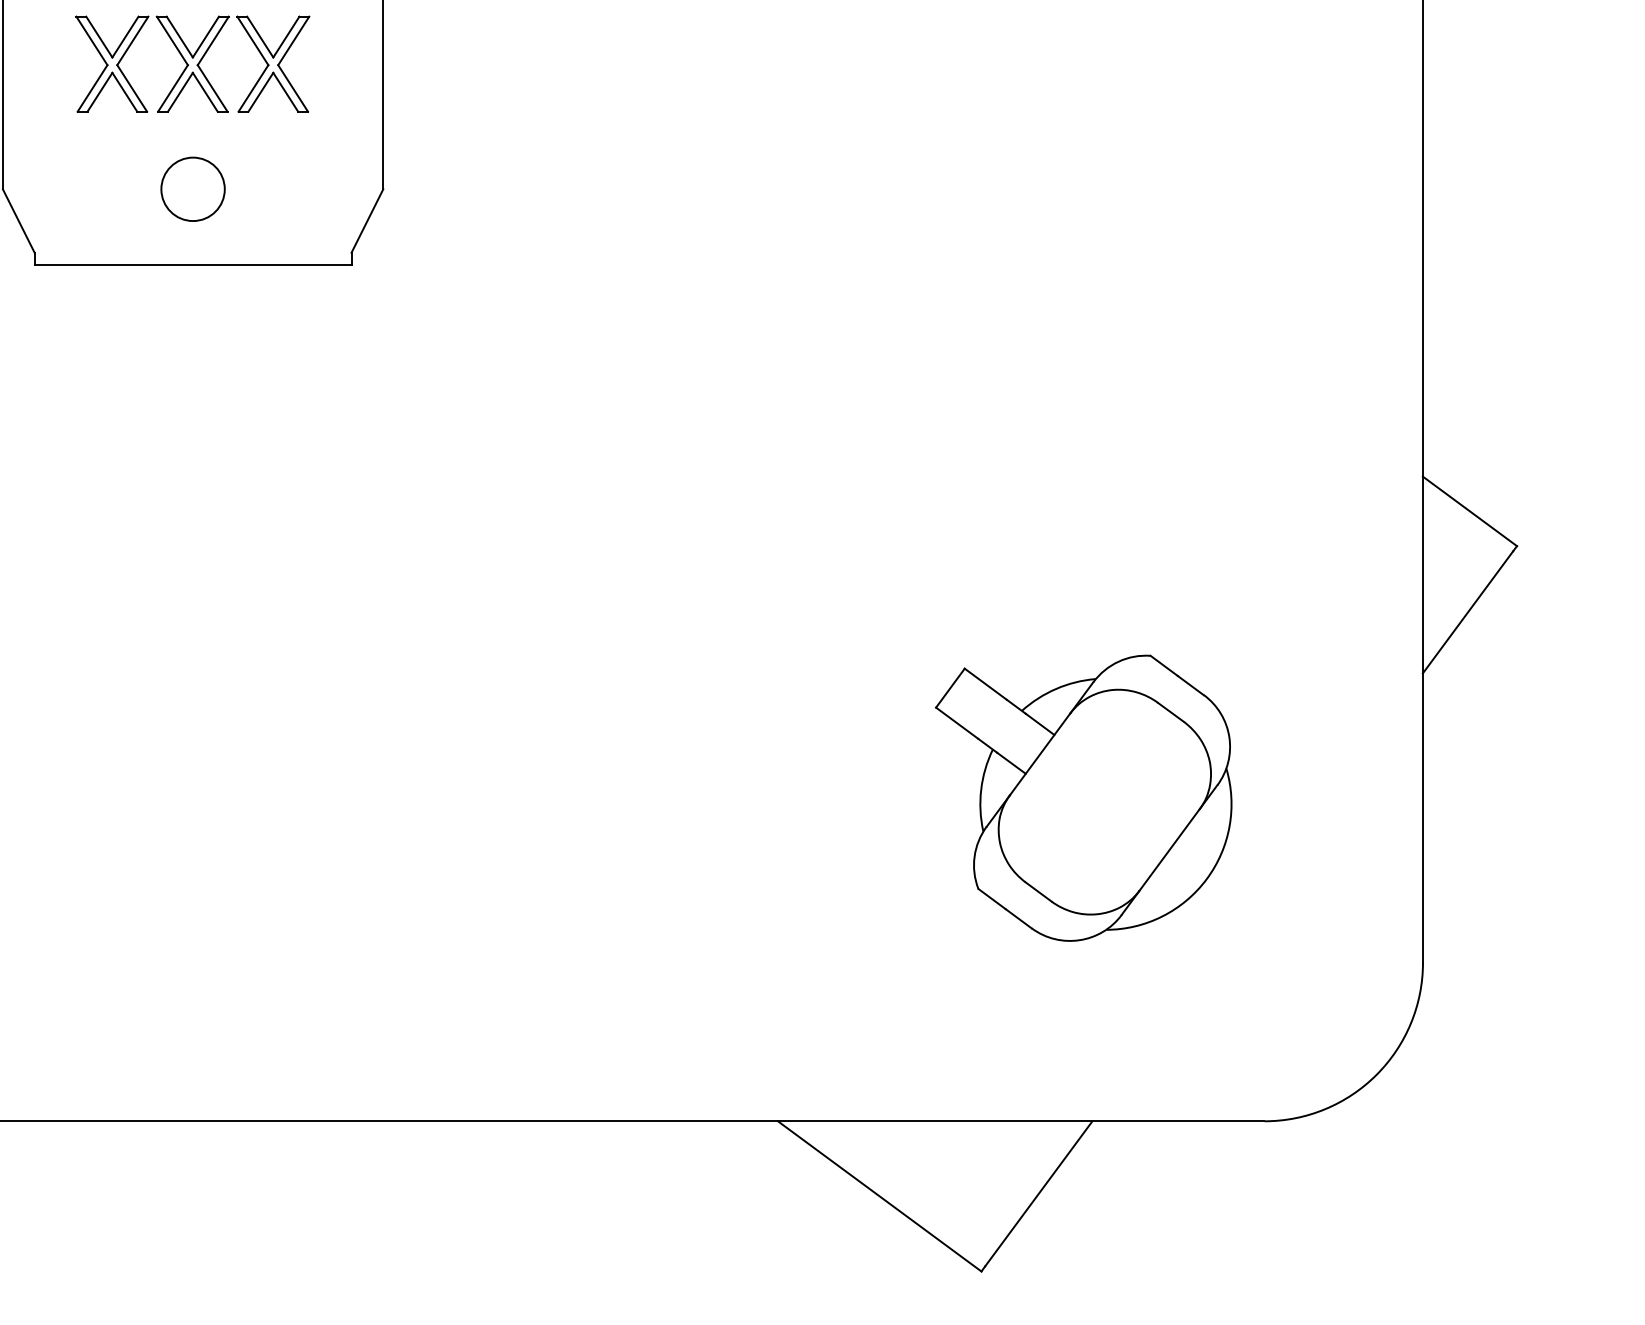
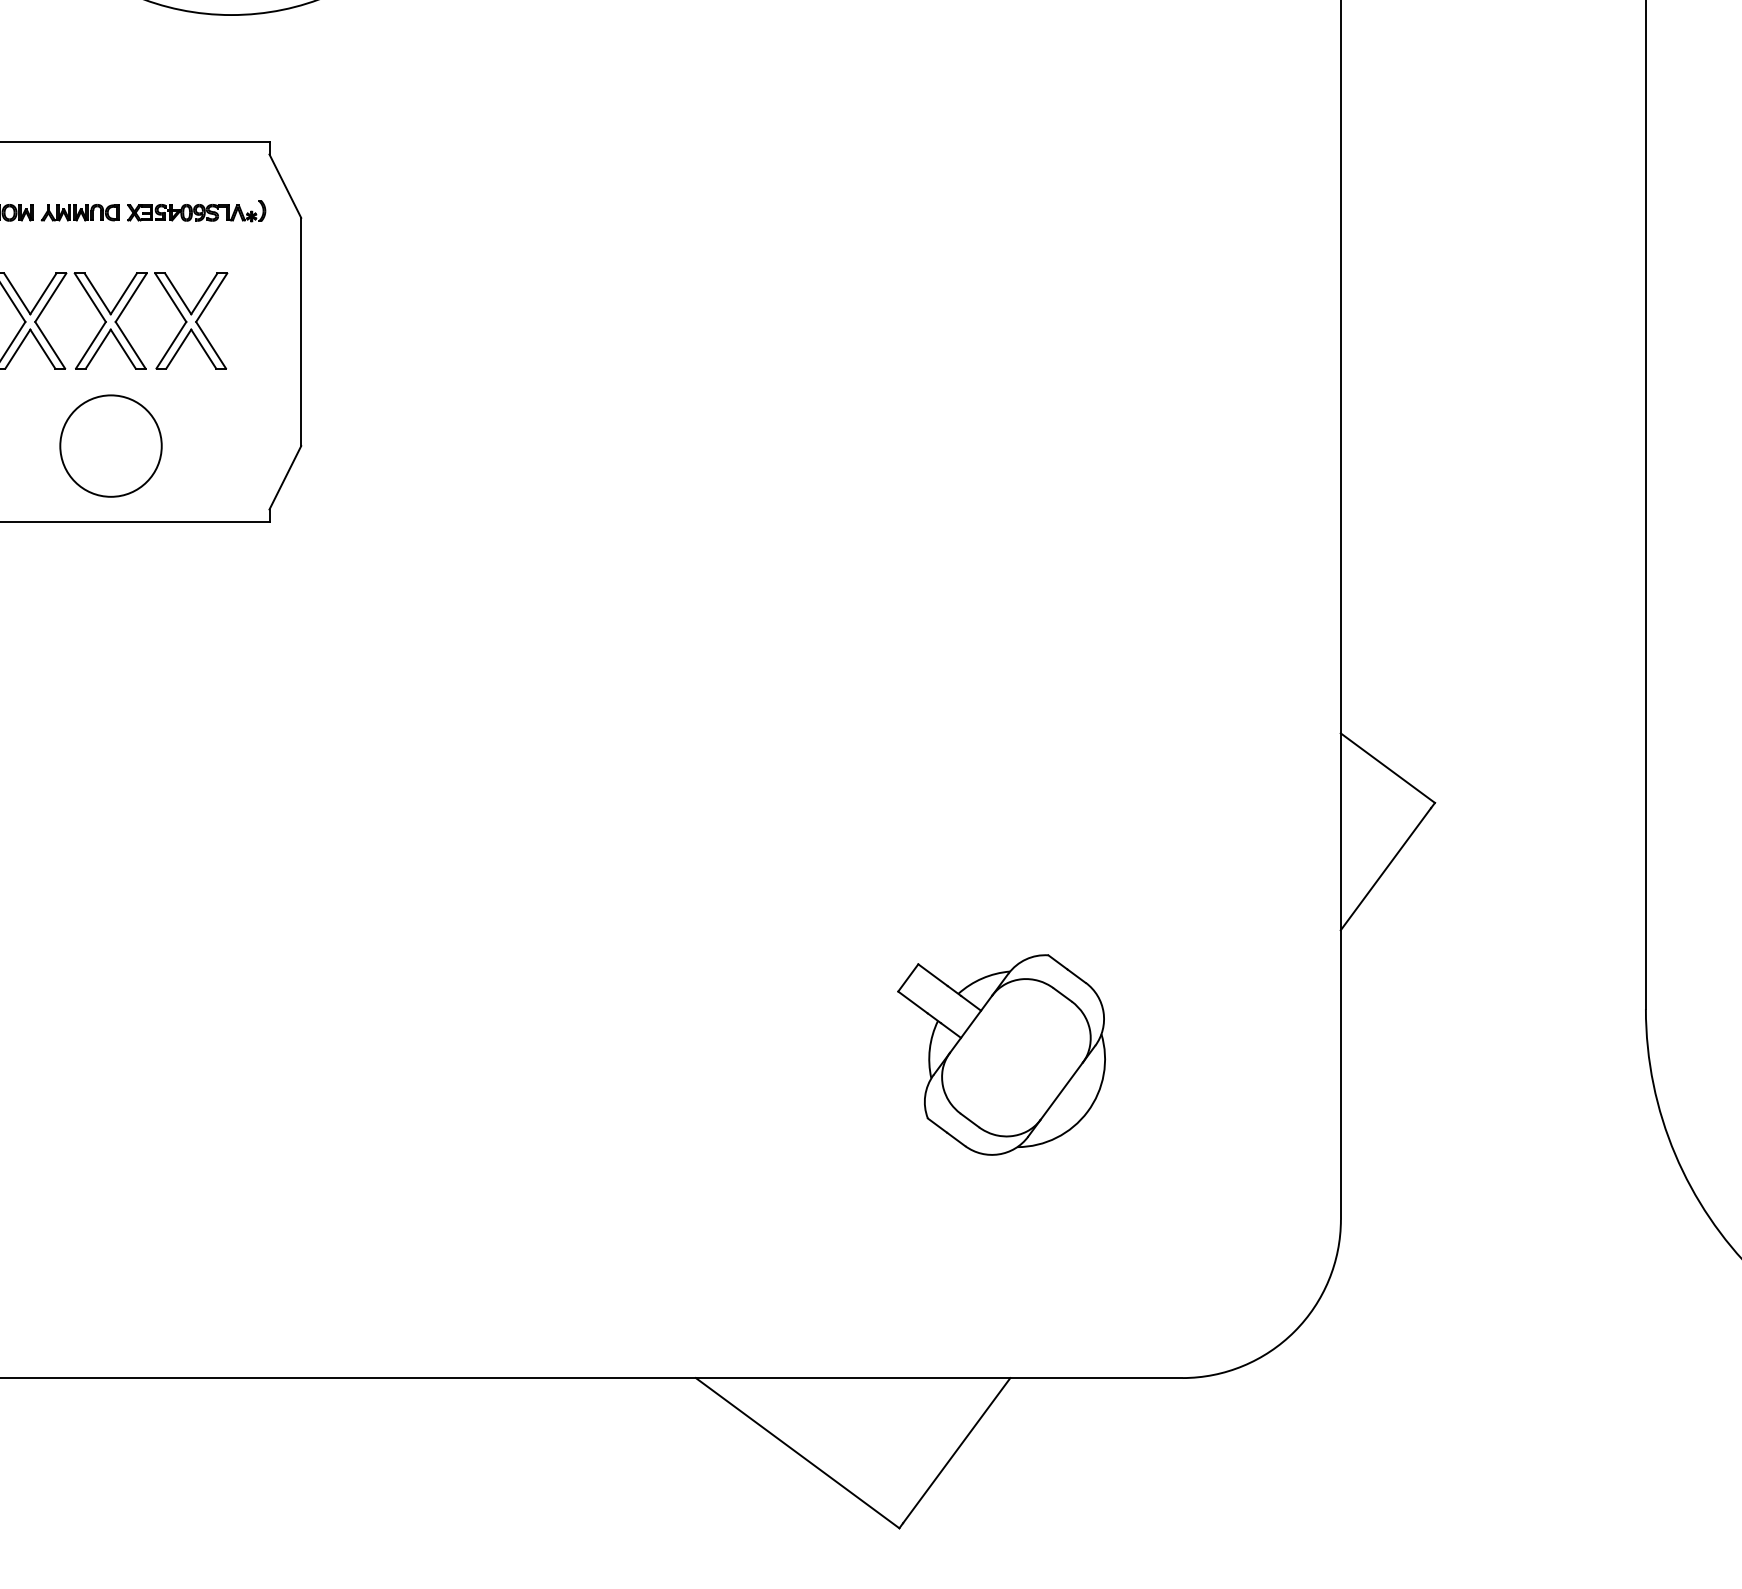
circle: (192, 188) -> (110, 445), size x1.6
part: (1083, 797) -> (1001, 1054), size x0.7

